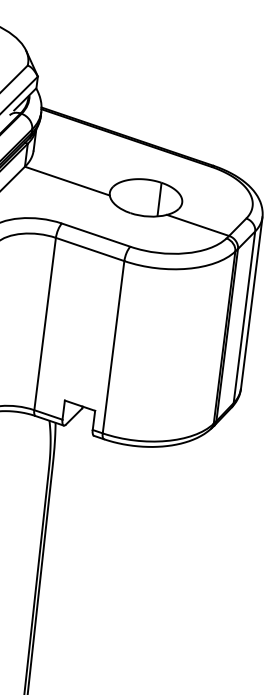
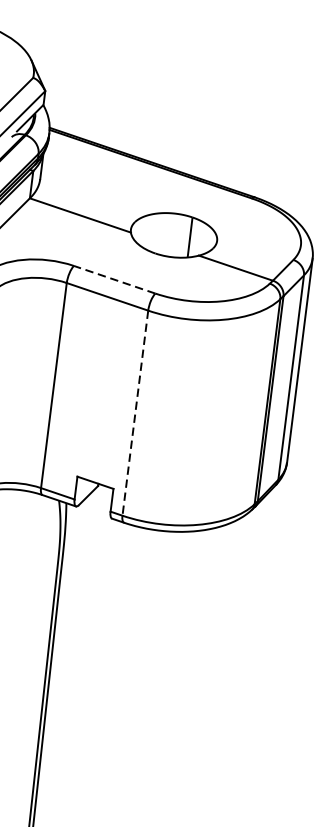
line: (95, 234) -> (113, 278), solid -> dashed
line: (113, 347) -> (135, 413), solid -> dashed

